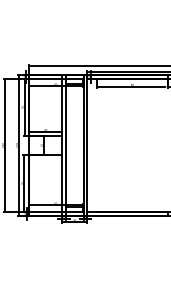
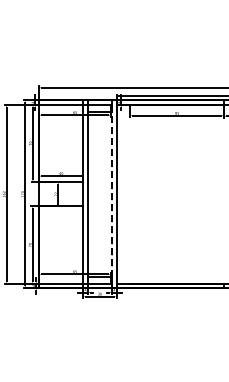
line: (84, 145) -> (112, 194), solid -> dashed

